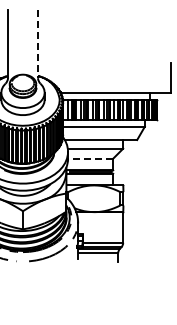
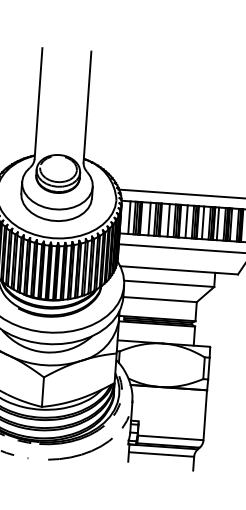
line: (38, 44) -> (88, 107), dashed -> solid
line: (90, 158) -> (159, 299), dashed -> solid

